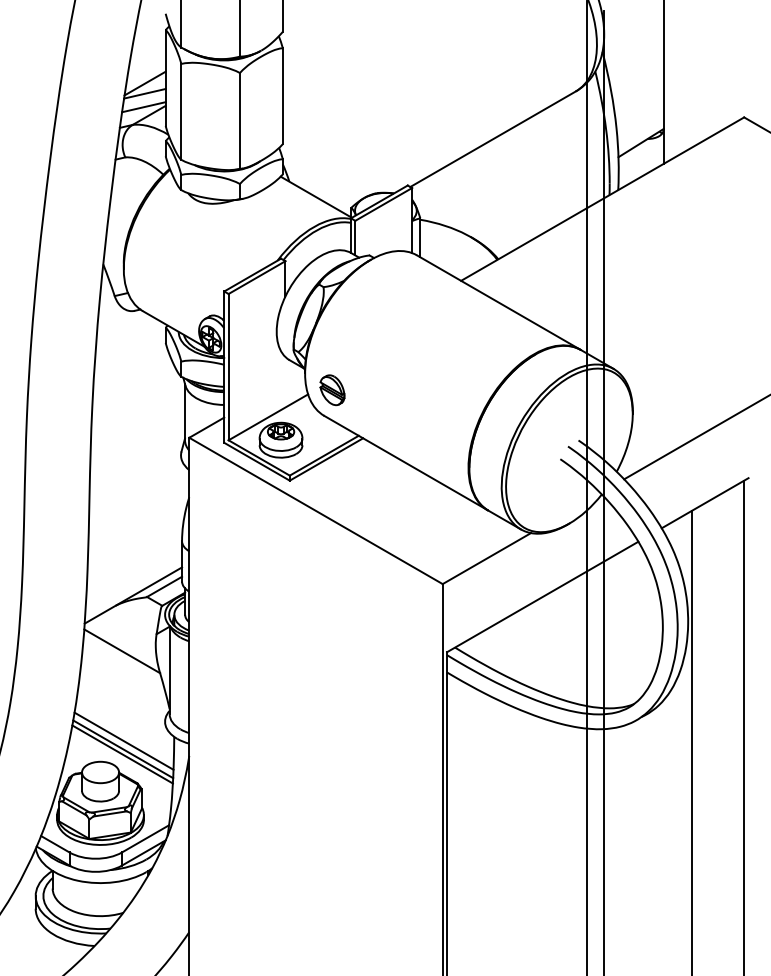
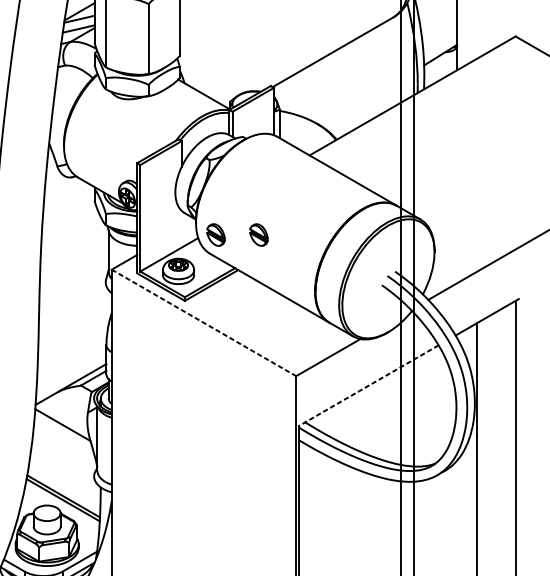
part: (391, 390) -> (258, 235), added
line: (316, 511) -> (204, 323), solid -> dashed
line: (542, 597) -> (368, 385), solid -> dashed
line: (123, 740) -> (63, 490), removed

